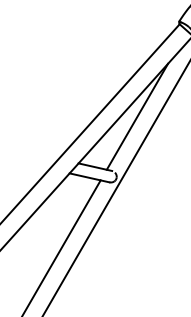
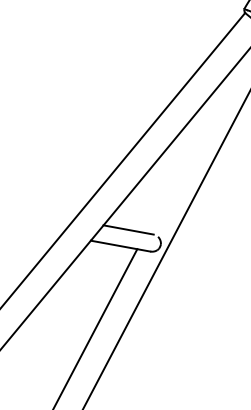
line: (137, 116) -> (188, 152), removed

